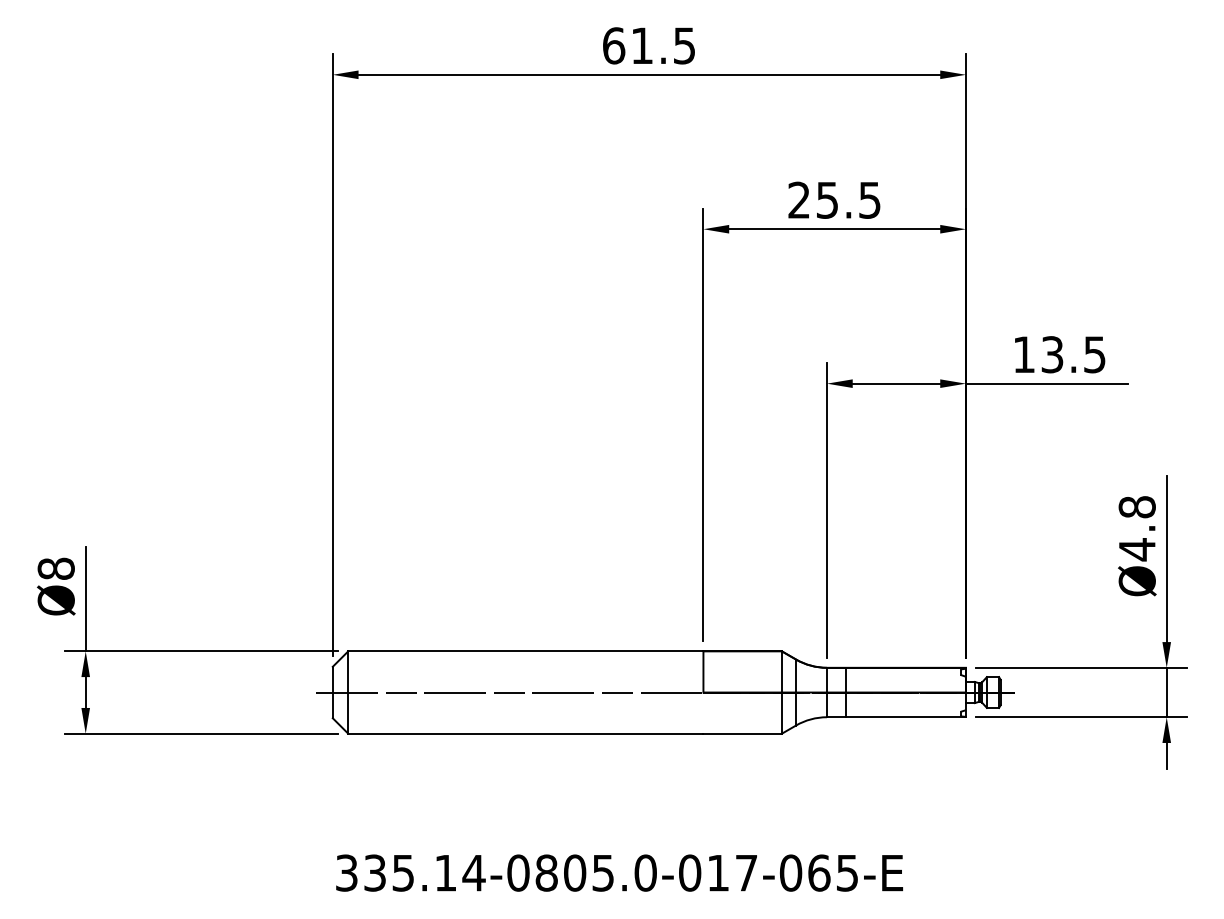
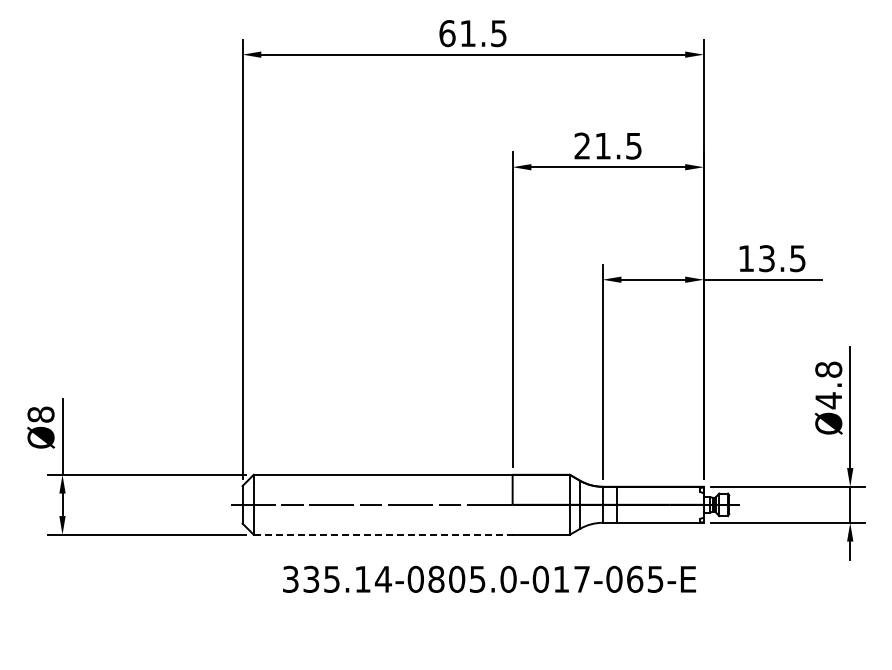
text: (826, 200) -> (602, 146), 25.5 -> 21.5
line: (526, 733) -> (383, 534), solid -> dashed
text: (619, 871) -> (489, 578), moved

